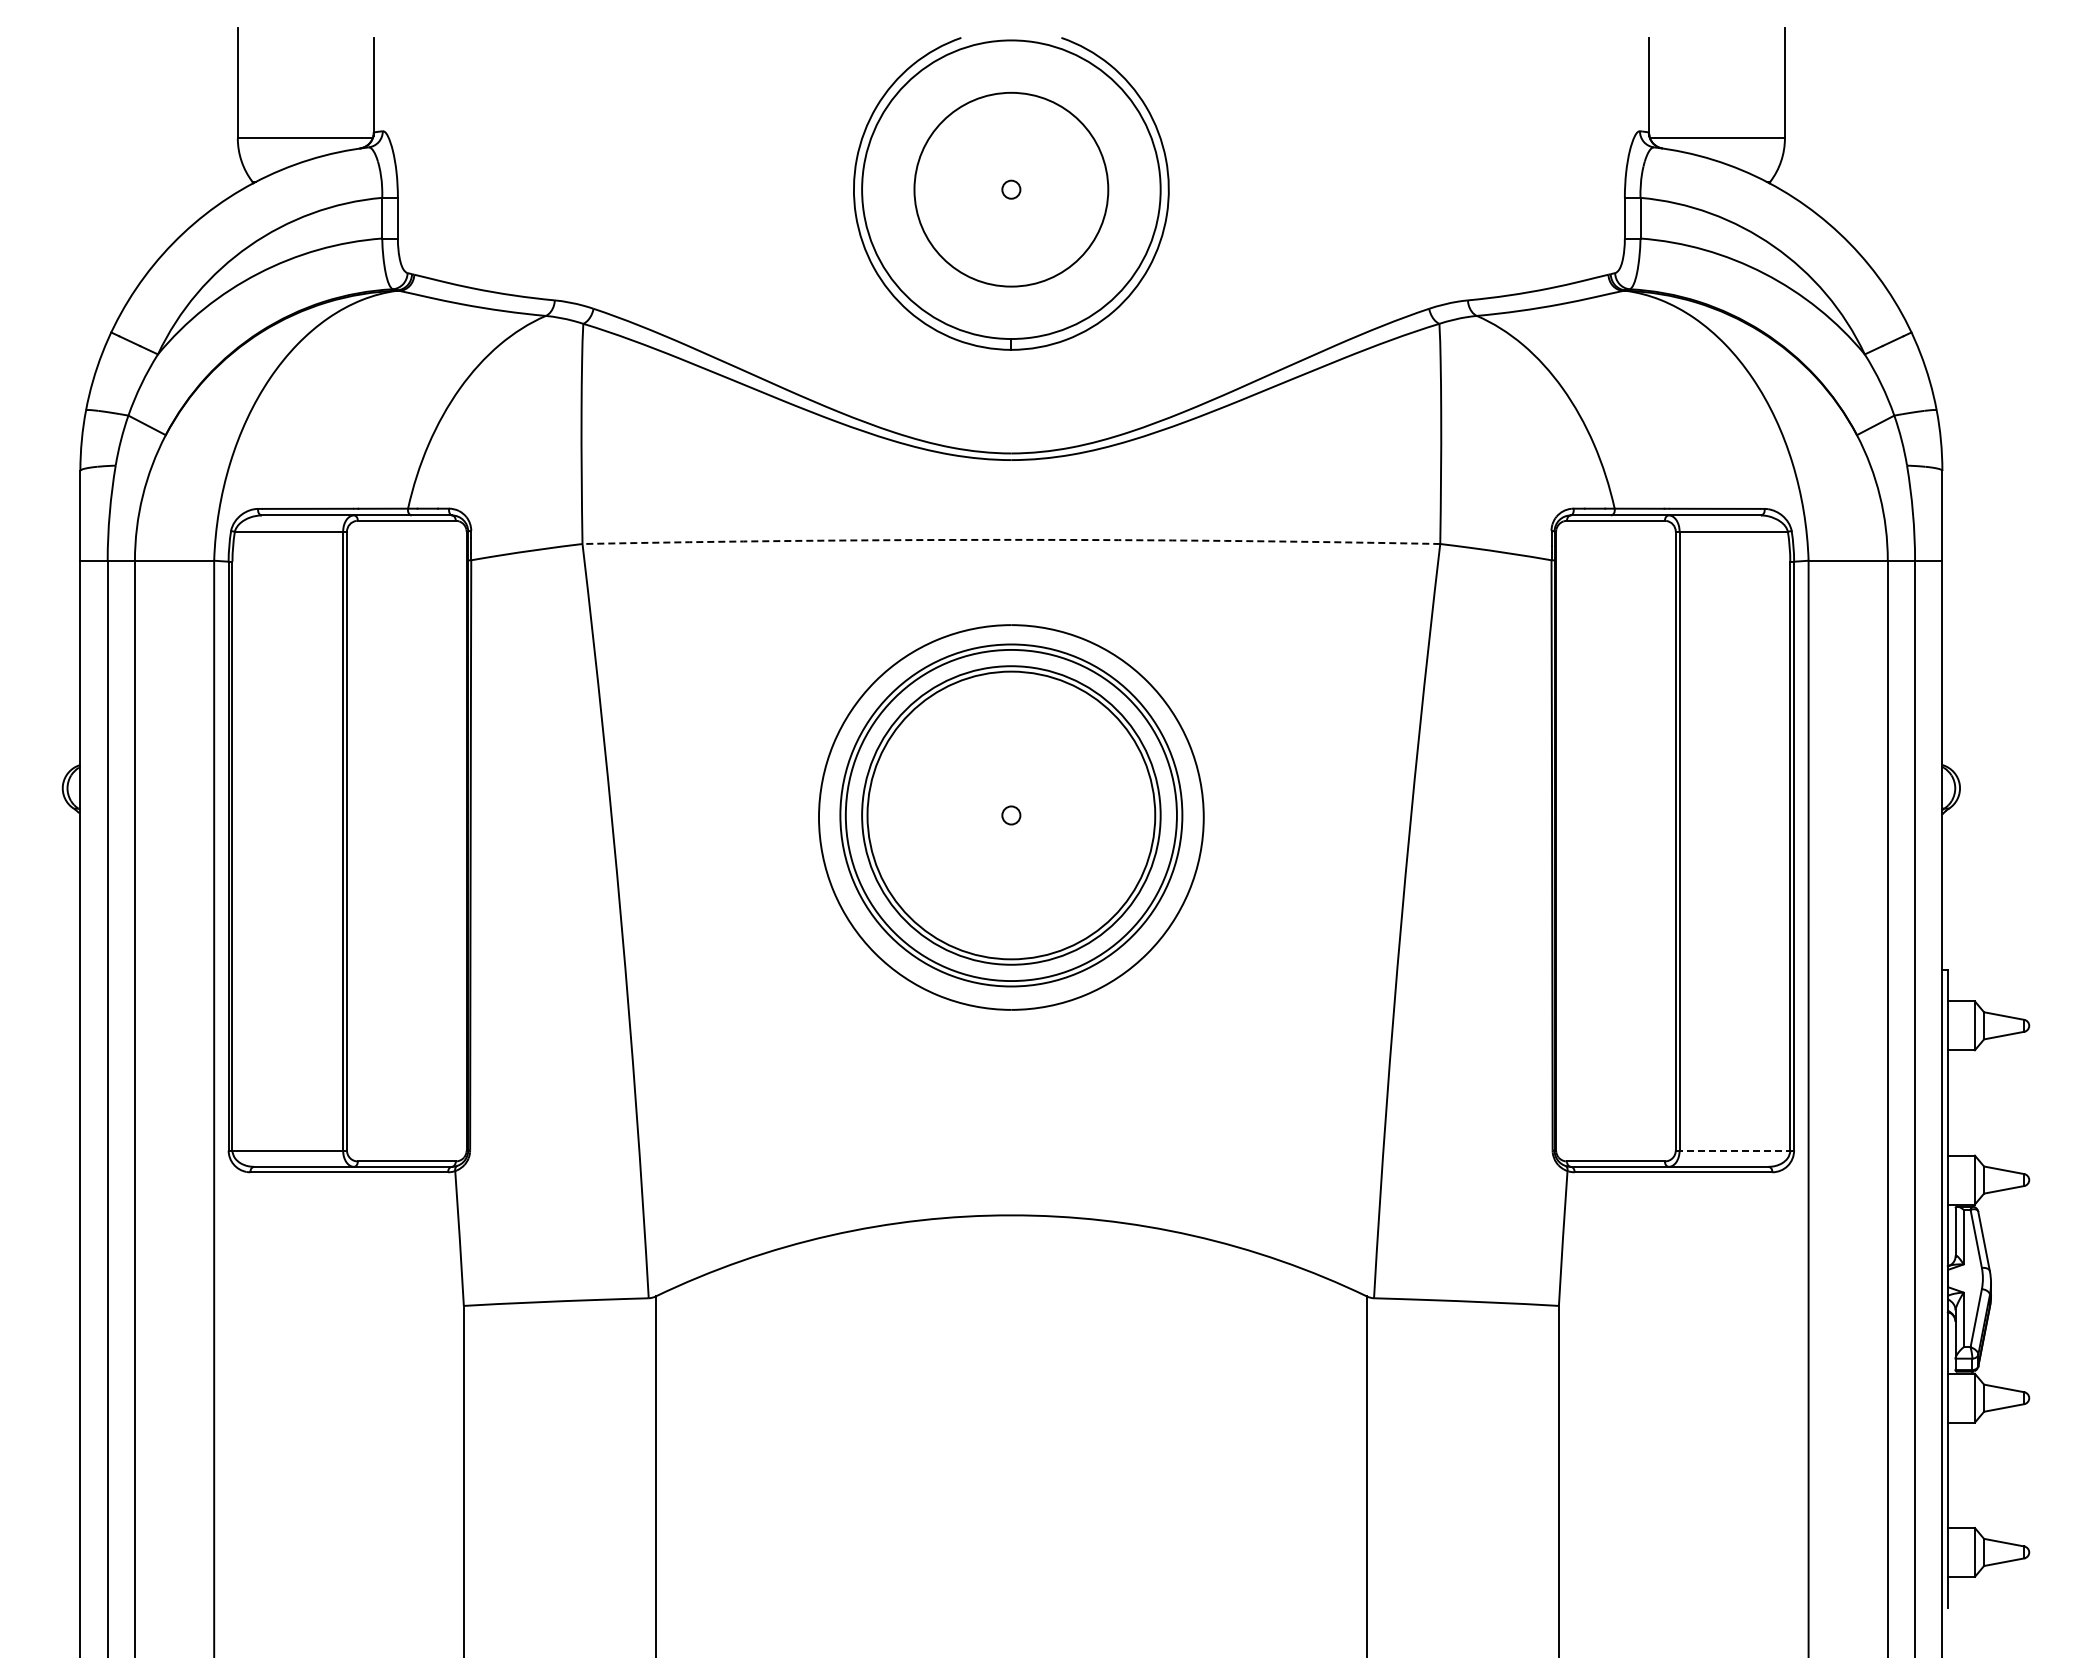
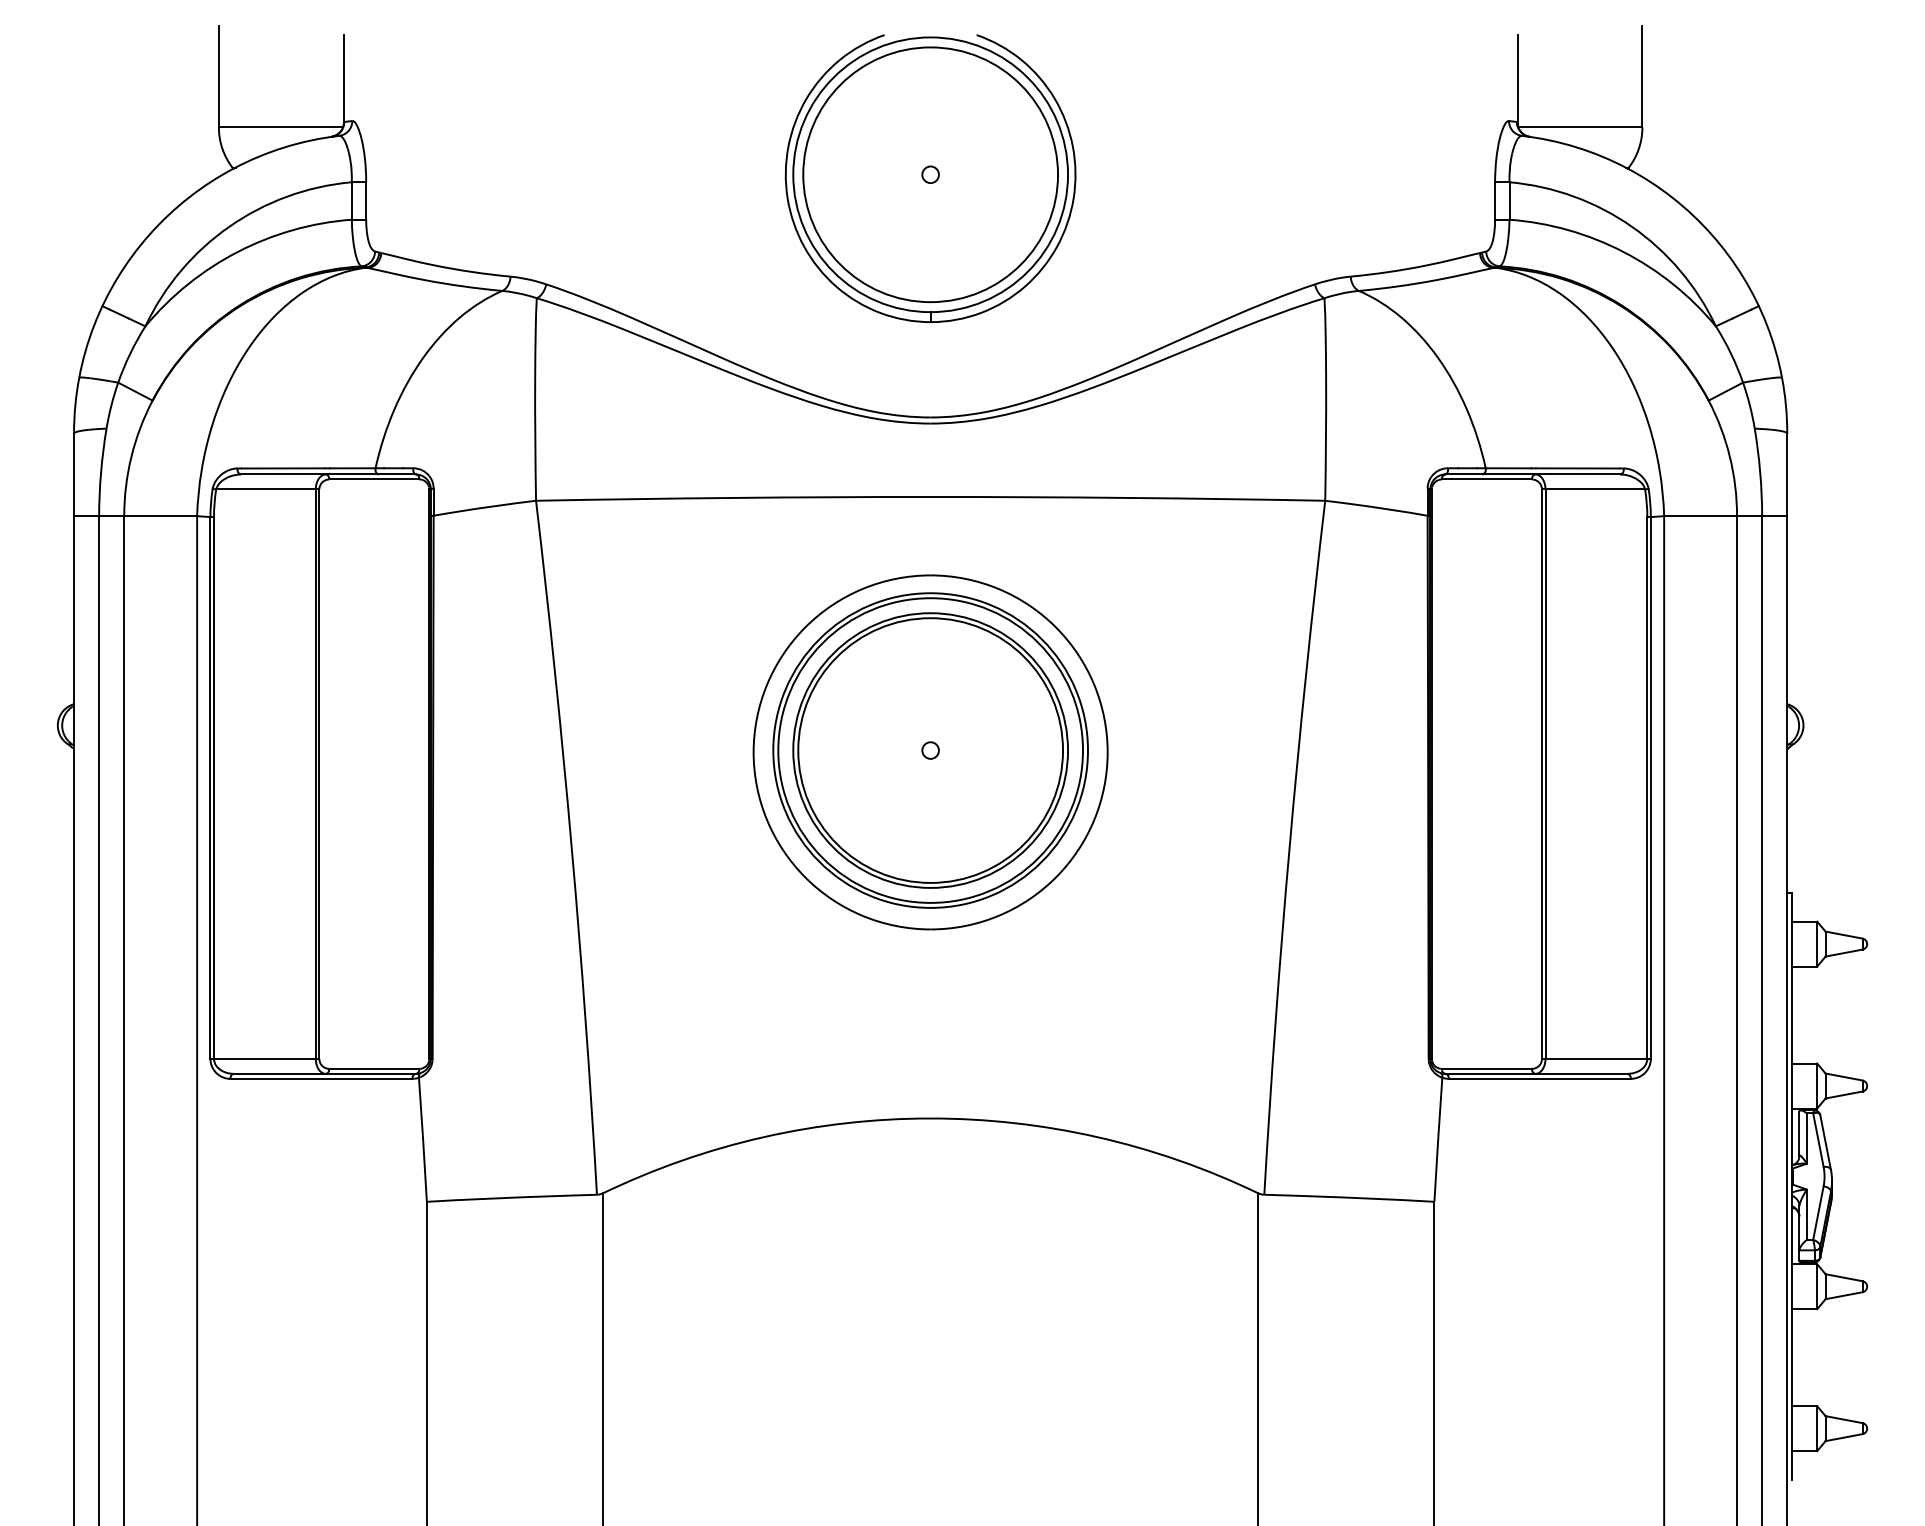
circle: (1010, 189) -> (929, 174), size x1.43
arc: (1011, 539) -> (930, 496), dashed -> solid
line: (1735, 1150) -> (1596, 1058), dashed -> solid

